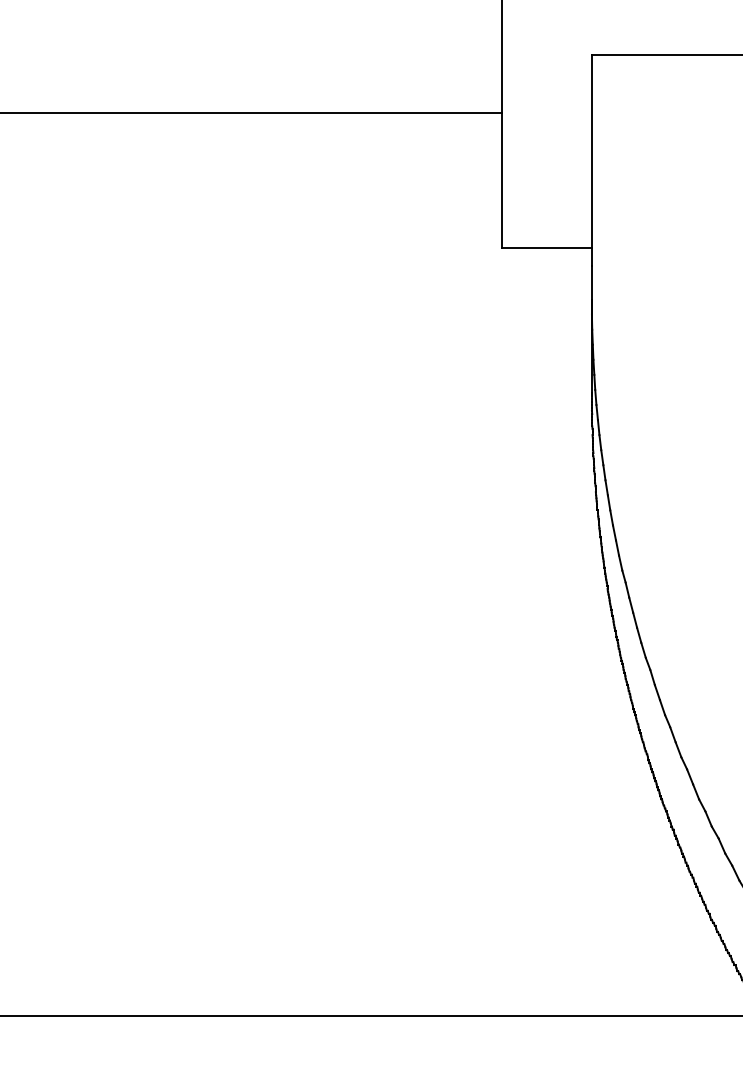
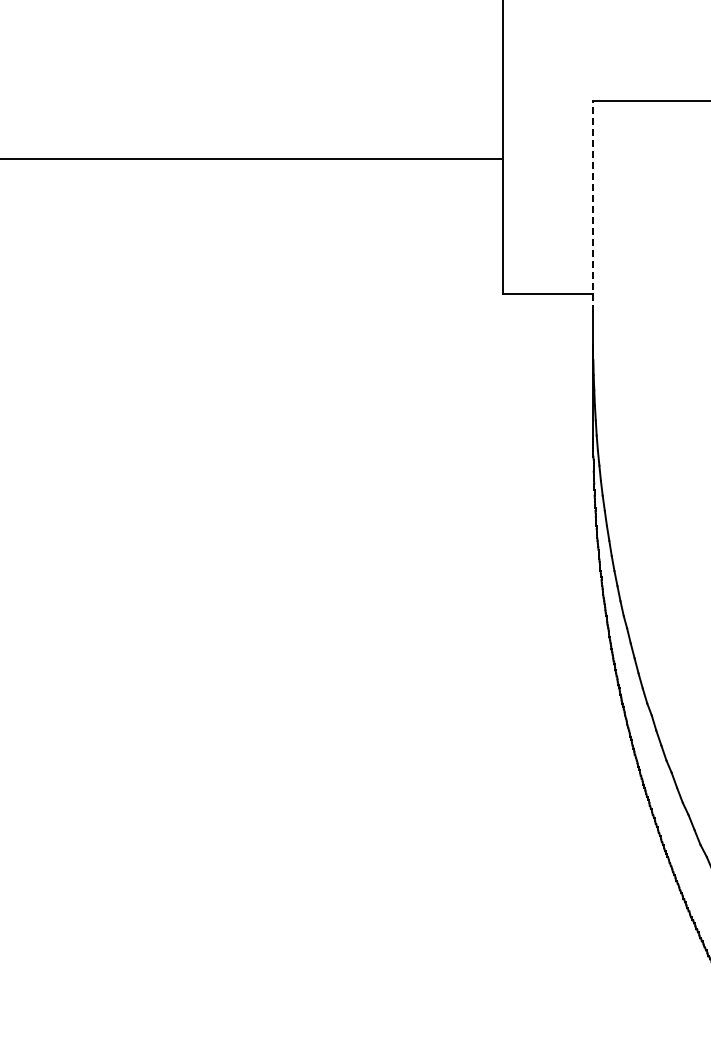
line: (591, 160) -> (592, 206), solid -> dashed

